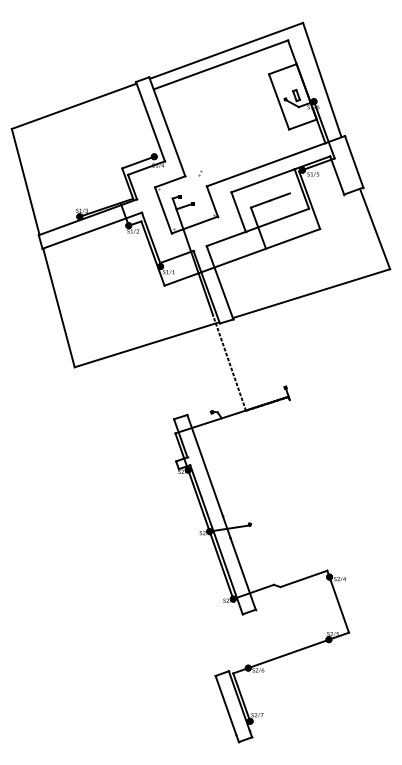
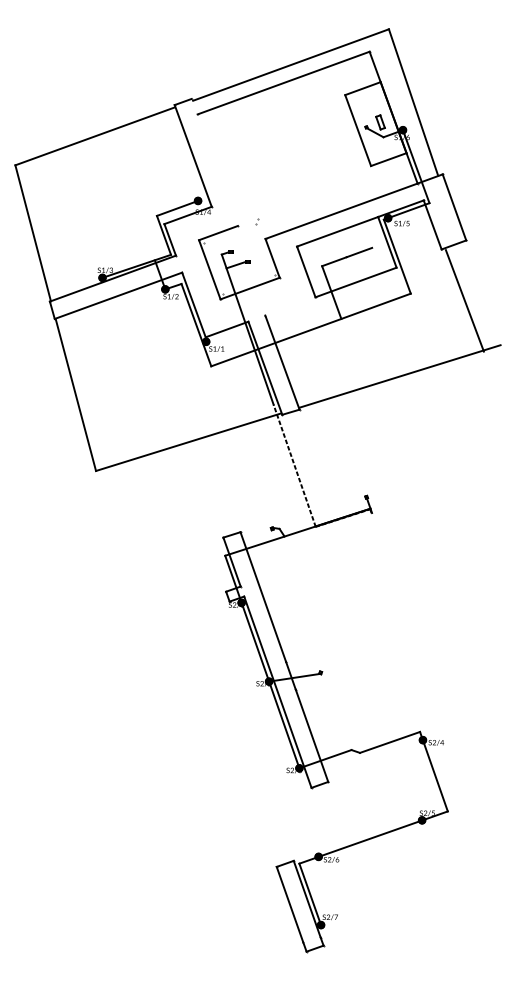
line: (167, 126) -> (215, 162), removed
line: (375, 229) -> (465, 300), moved
line: (225, 238) -> (289, 305), removed

